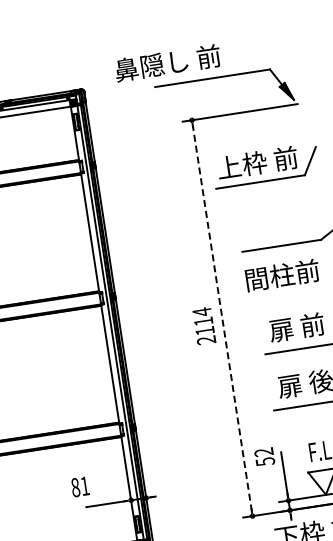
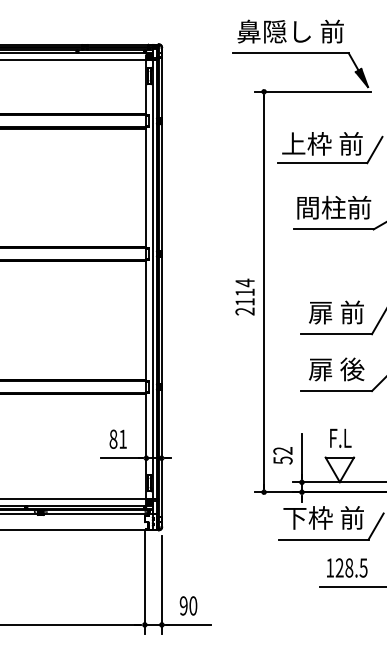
text: (167, 63) -> (290, 31), moved
text: (282, 275) -> (334, 207), moved
line: (222, 318) -> (264, 292), dashed -> solid
text: (264, 456) -> (282, 455), moved
text: (79, 486) -> (117, 438), moved

